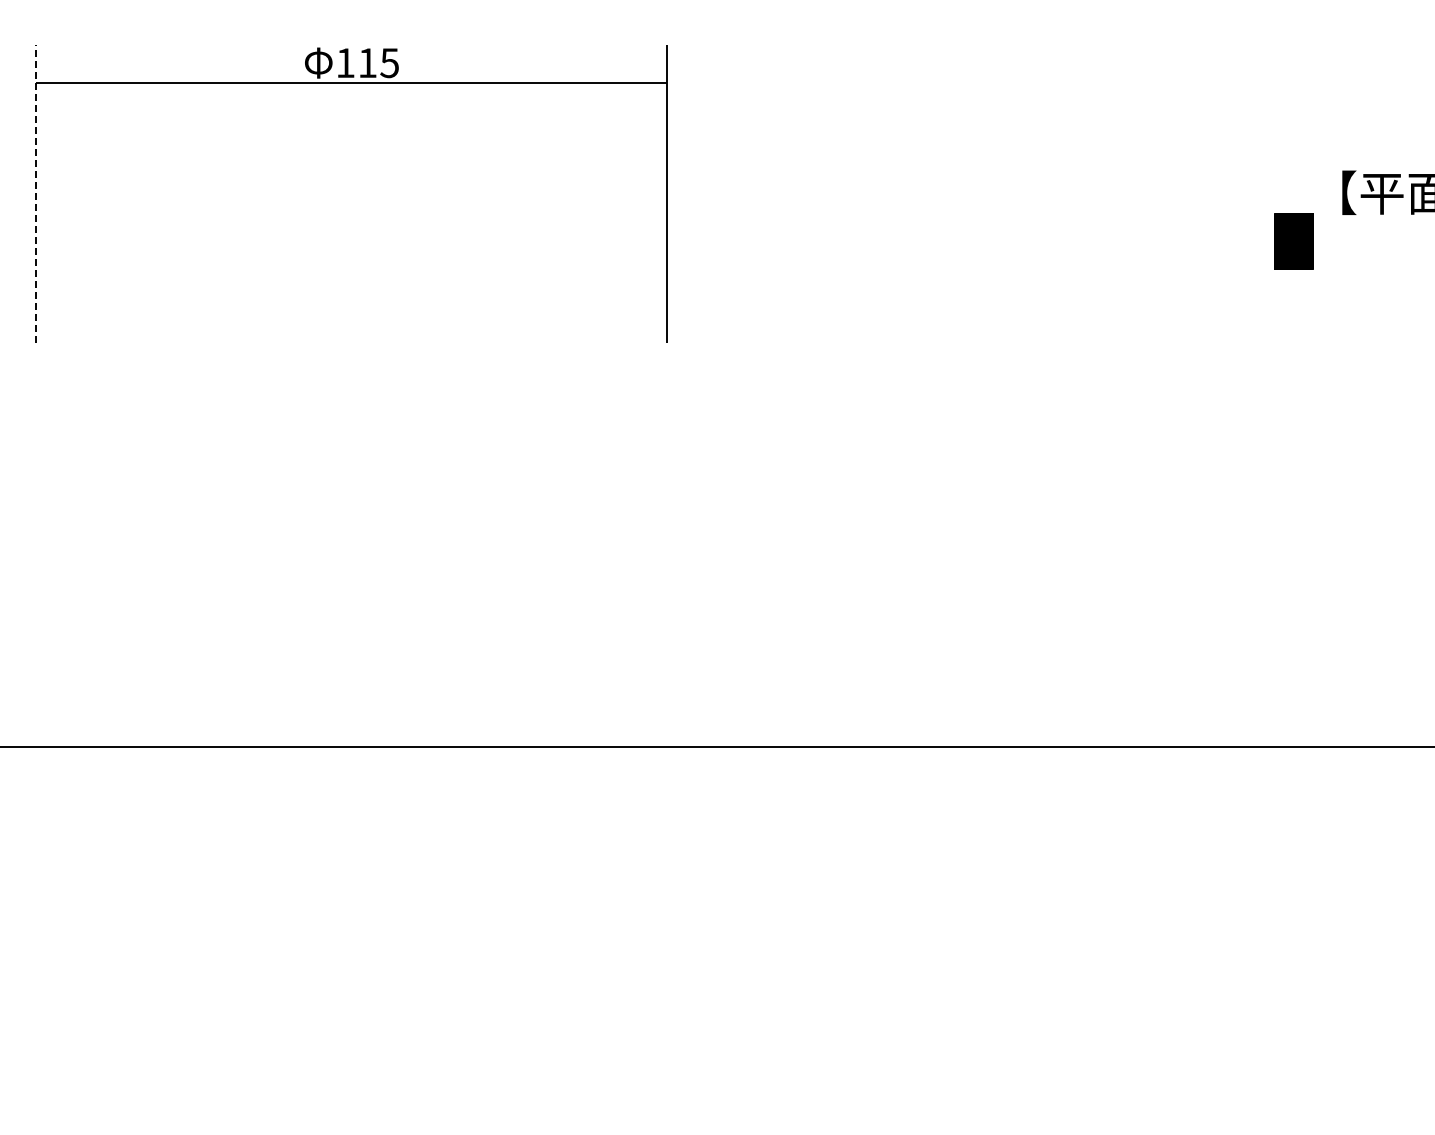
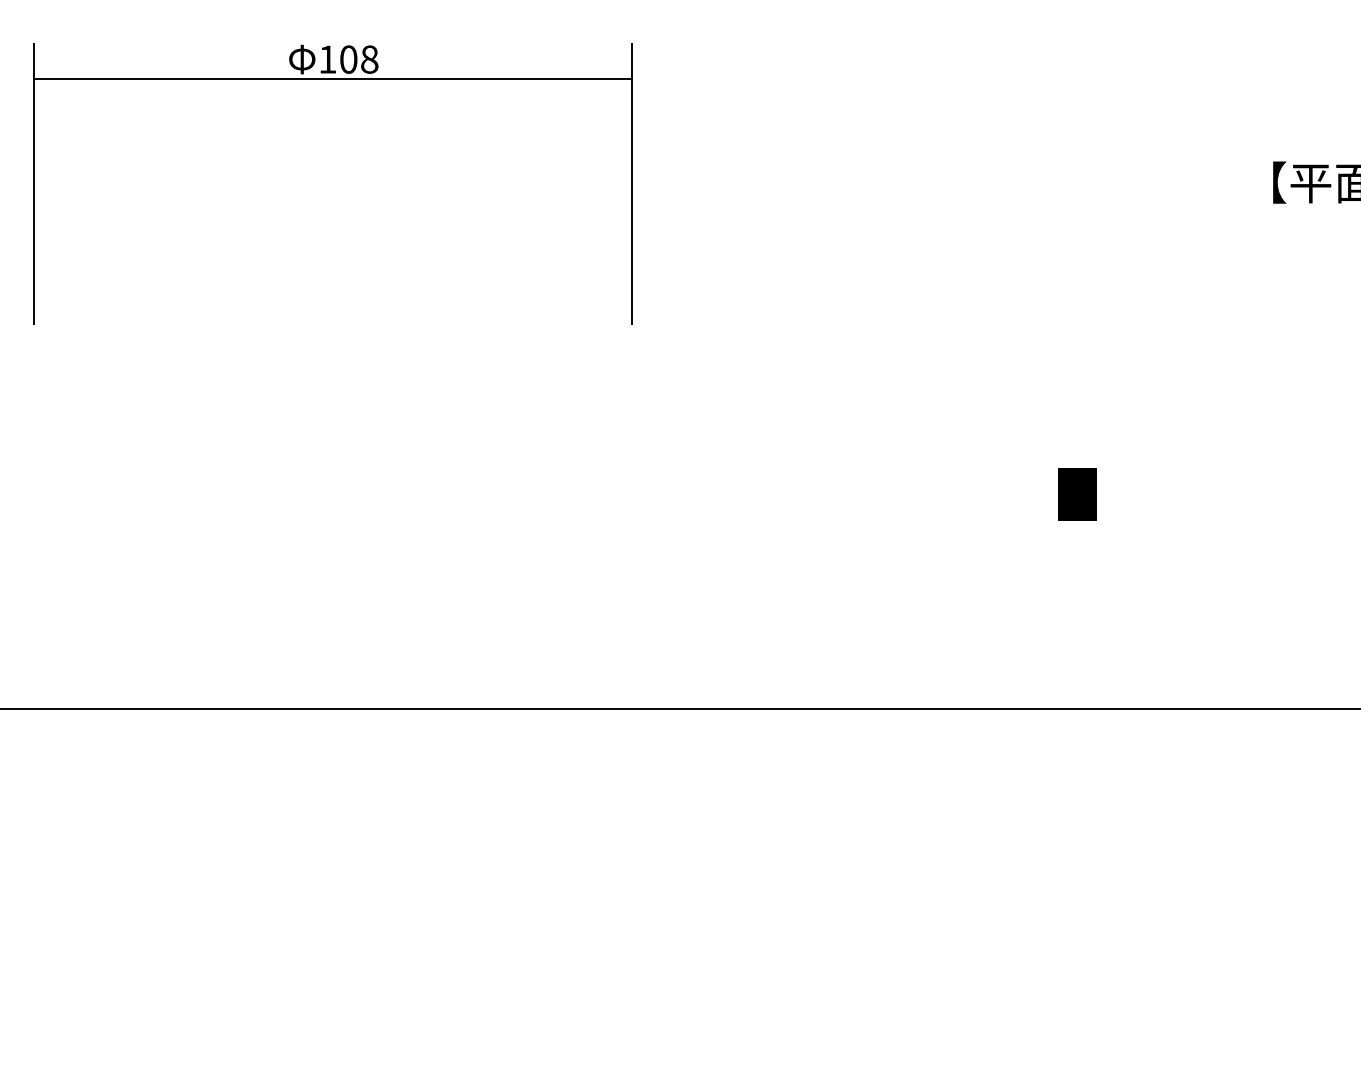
text: (378, 63) -> (358, 59), 115 -> 108
line: (36, 194) -> (34, 184), dashed -> solid
part: (1293, 241) -> (1076, 494), moved

